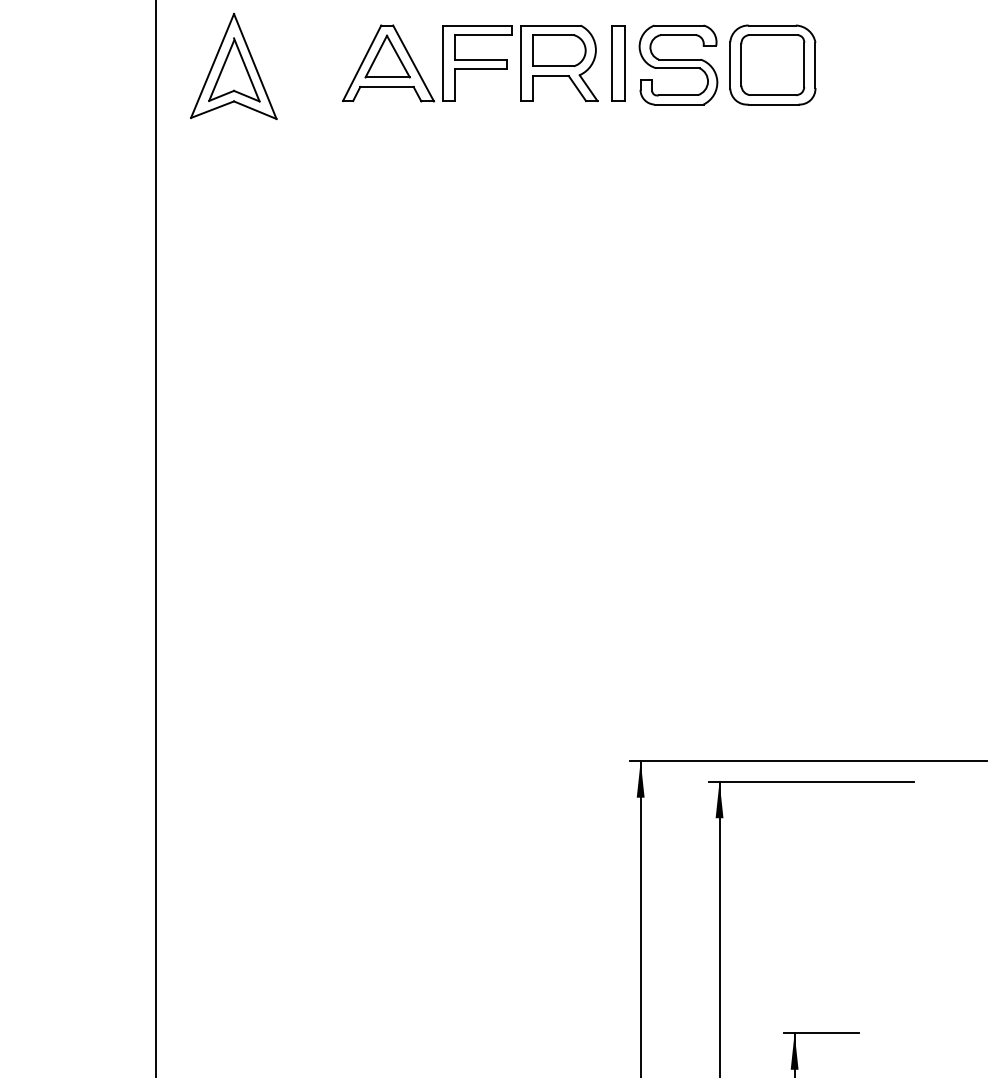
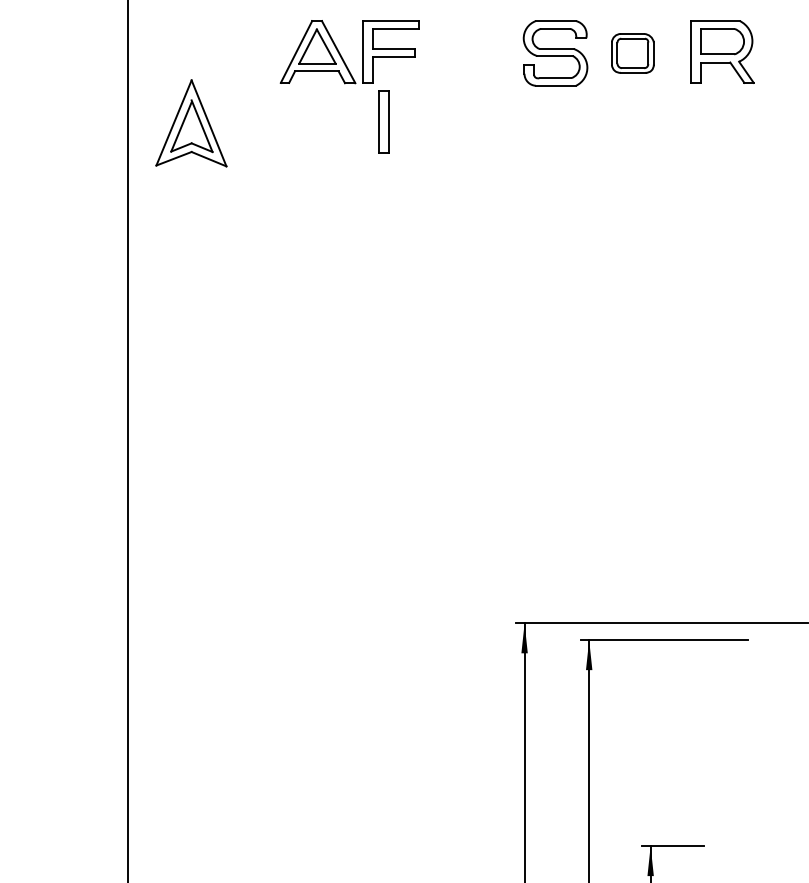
part: (559, 63) -> (722, 52), moved
part: (618, 63) -> (383, 122), moved
part: (772, 64) -> (632, 52), size x0.6
part: (233, 66) -> (191, 123), moved

